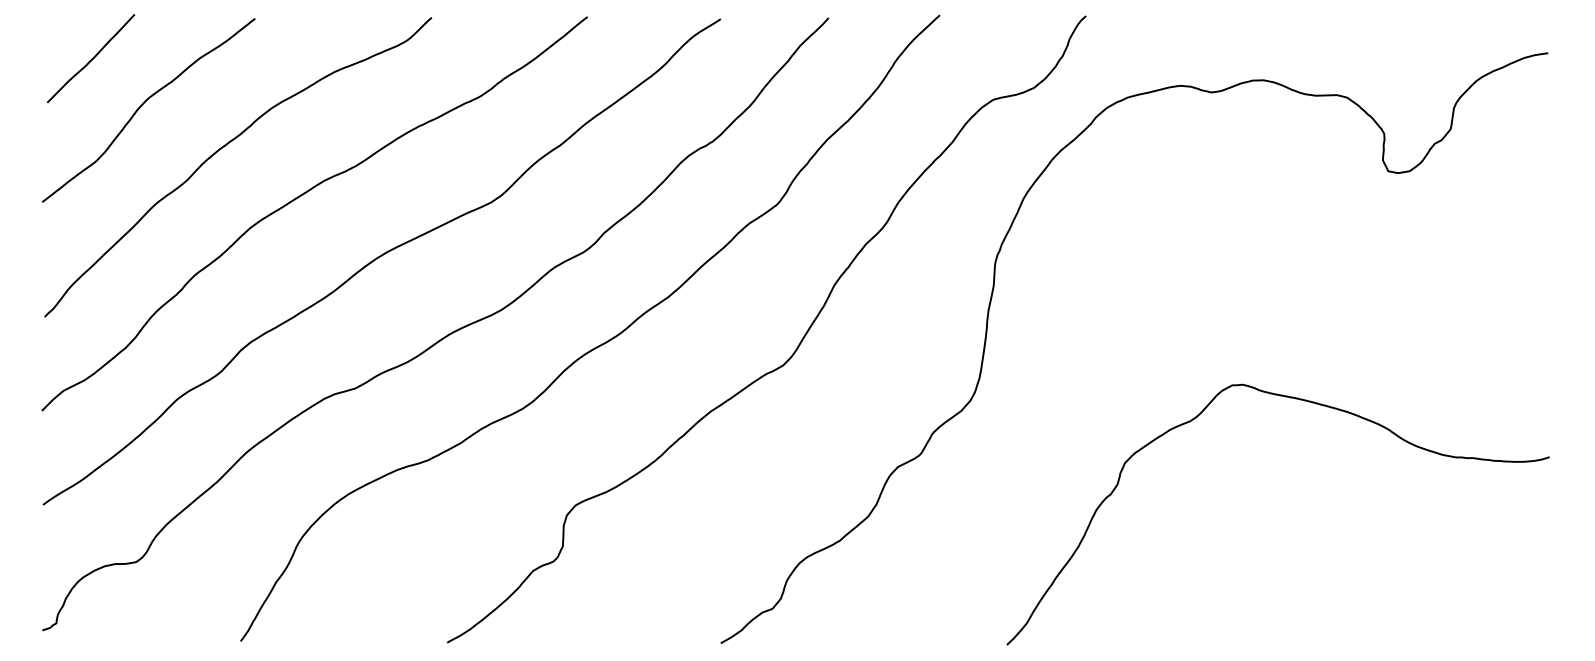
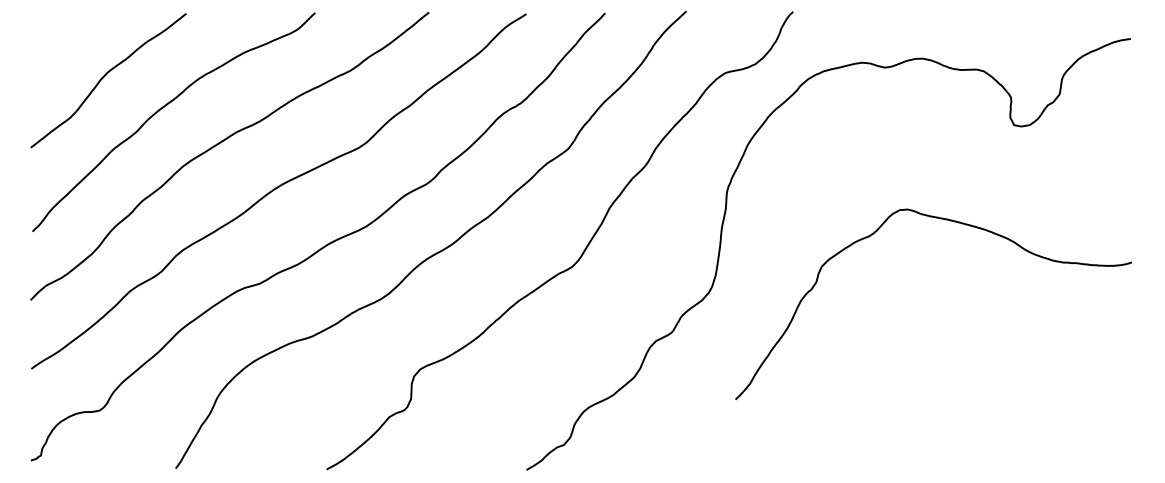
curve: (91, 58) -> (66, 42), removed
curve: (1304, 401) -> (952, 221), moved

